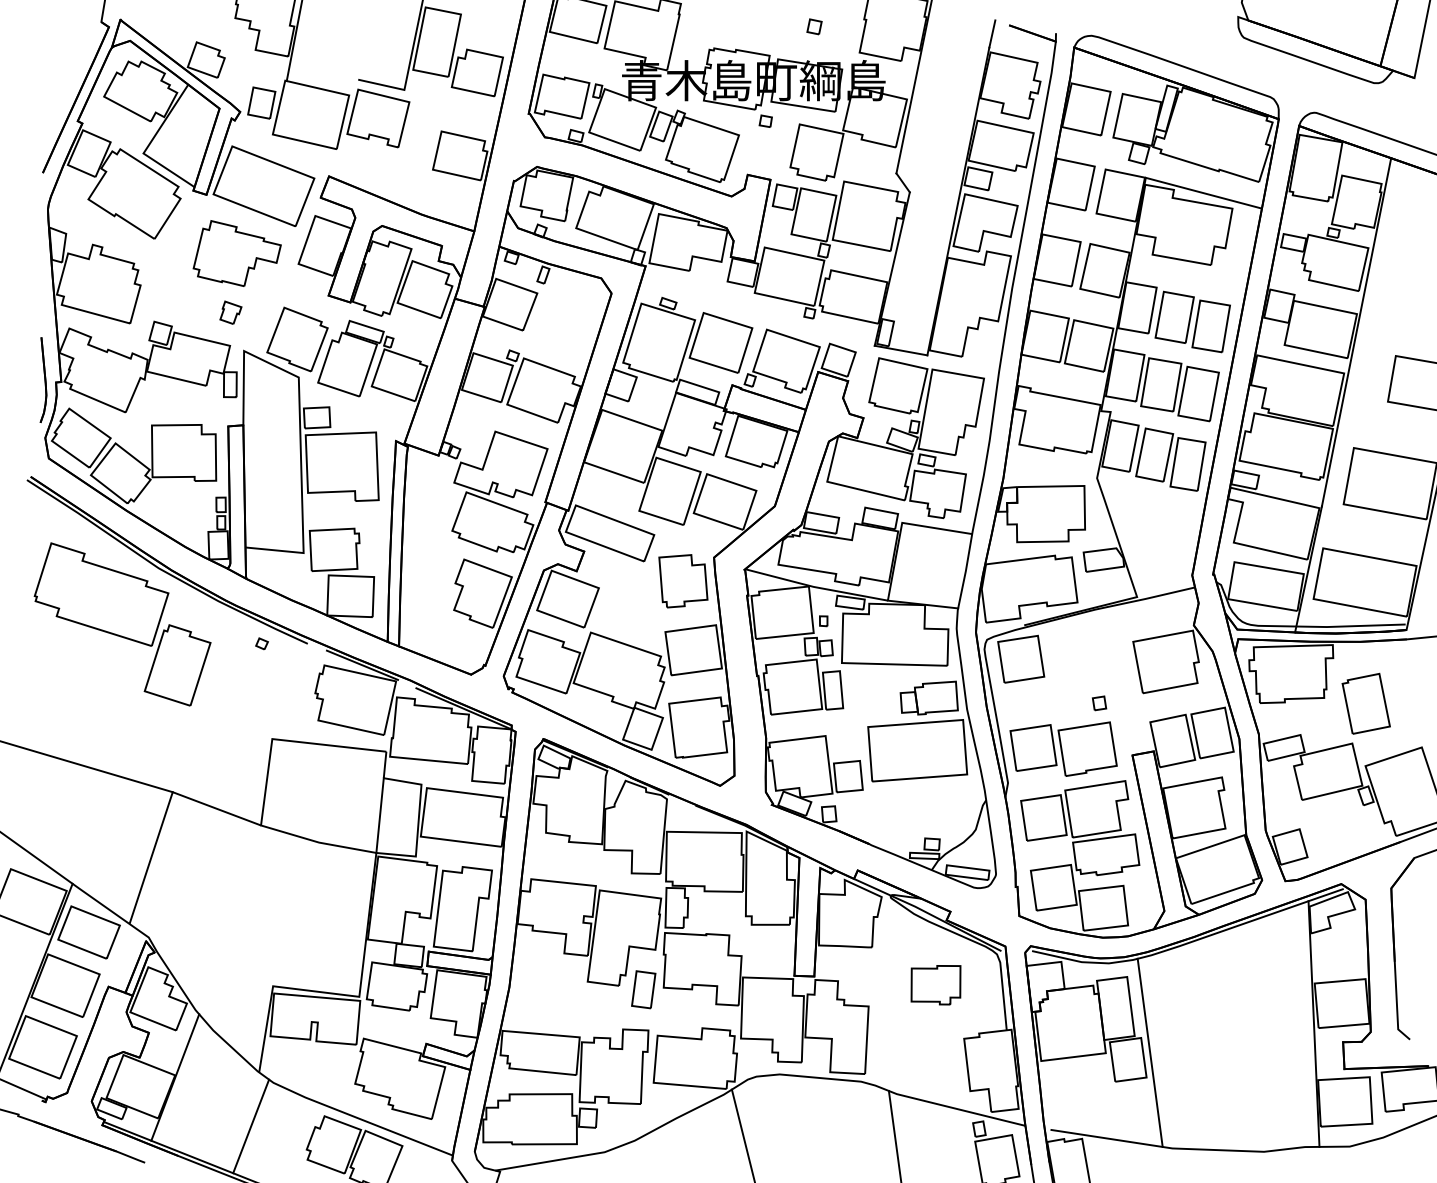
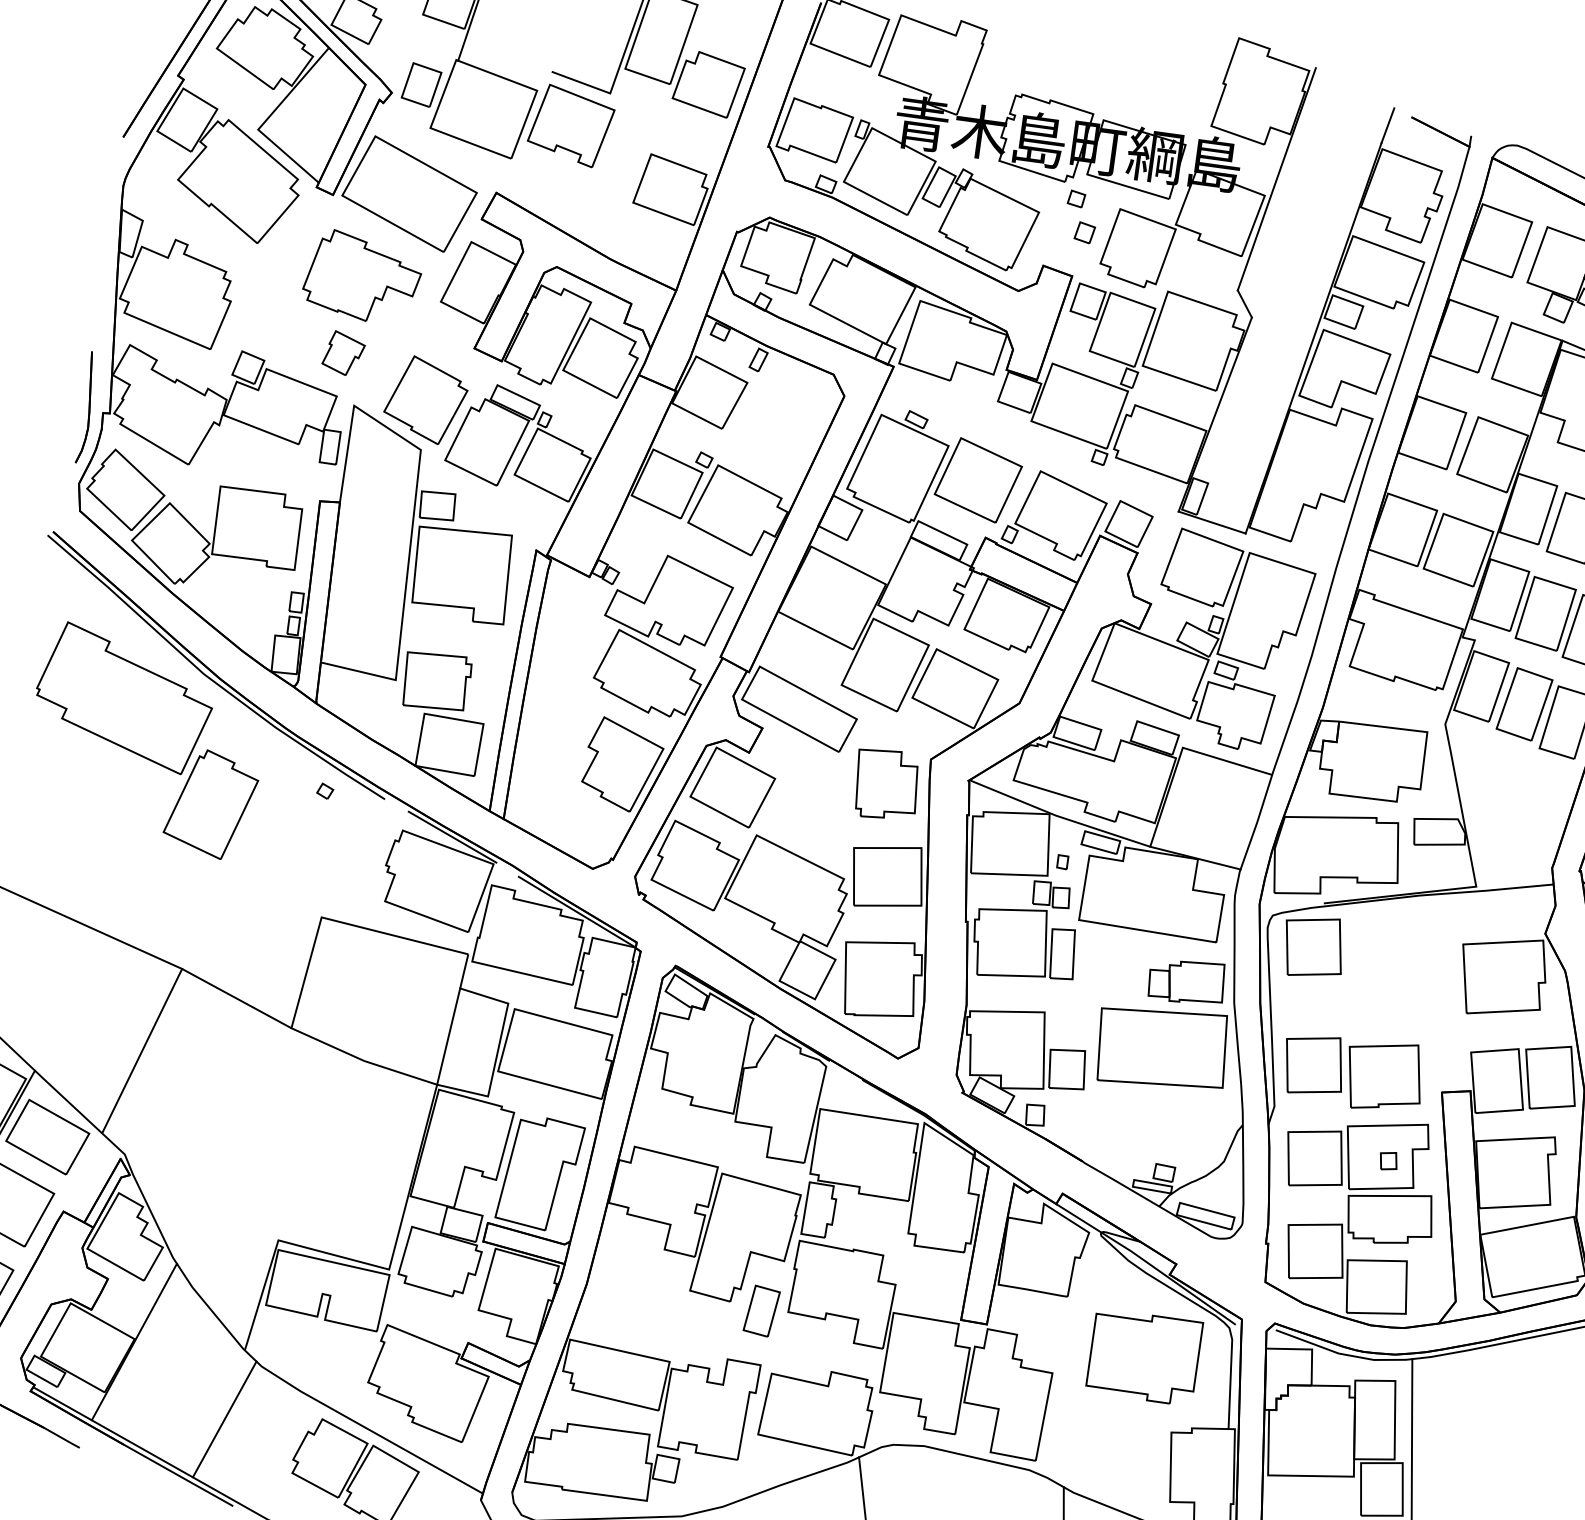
part: (814, 26) -> (1084, 232), moved
part: (230, 312) -> (343, 352), size x1.43
part: (1099, 703) -> (1388, 1161), moved
part: (935, 985) -> (1143, 1357), size x1.67

